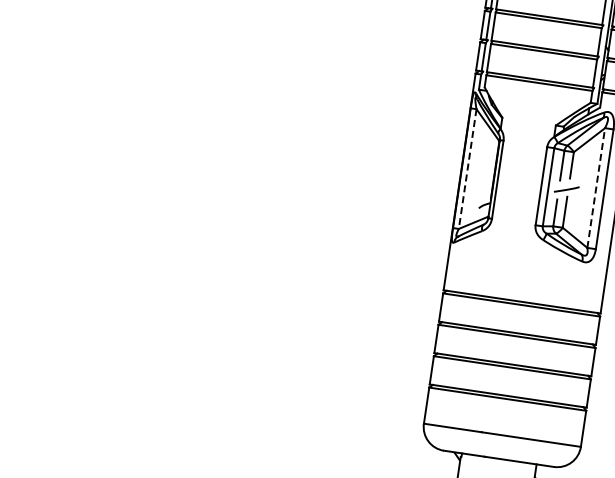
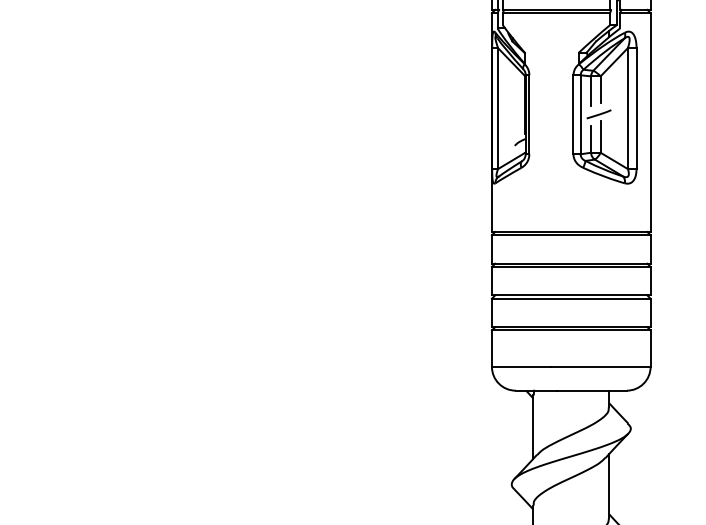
line: (468, 169) -> (498, 108), dashed -> solid
line: (595, 187) -> (627, 108), dashed -> solid

